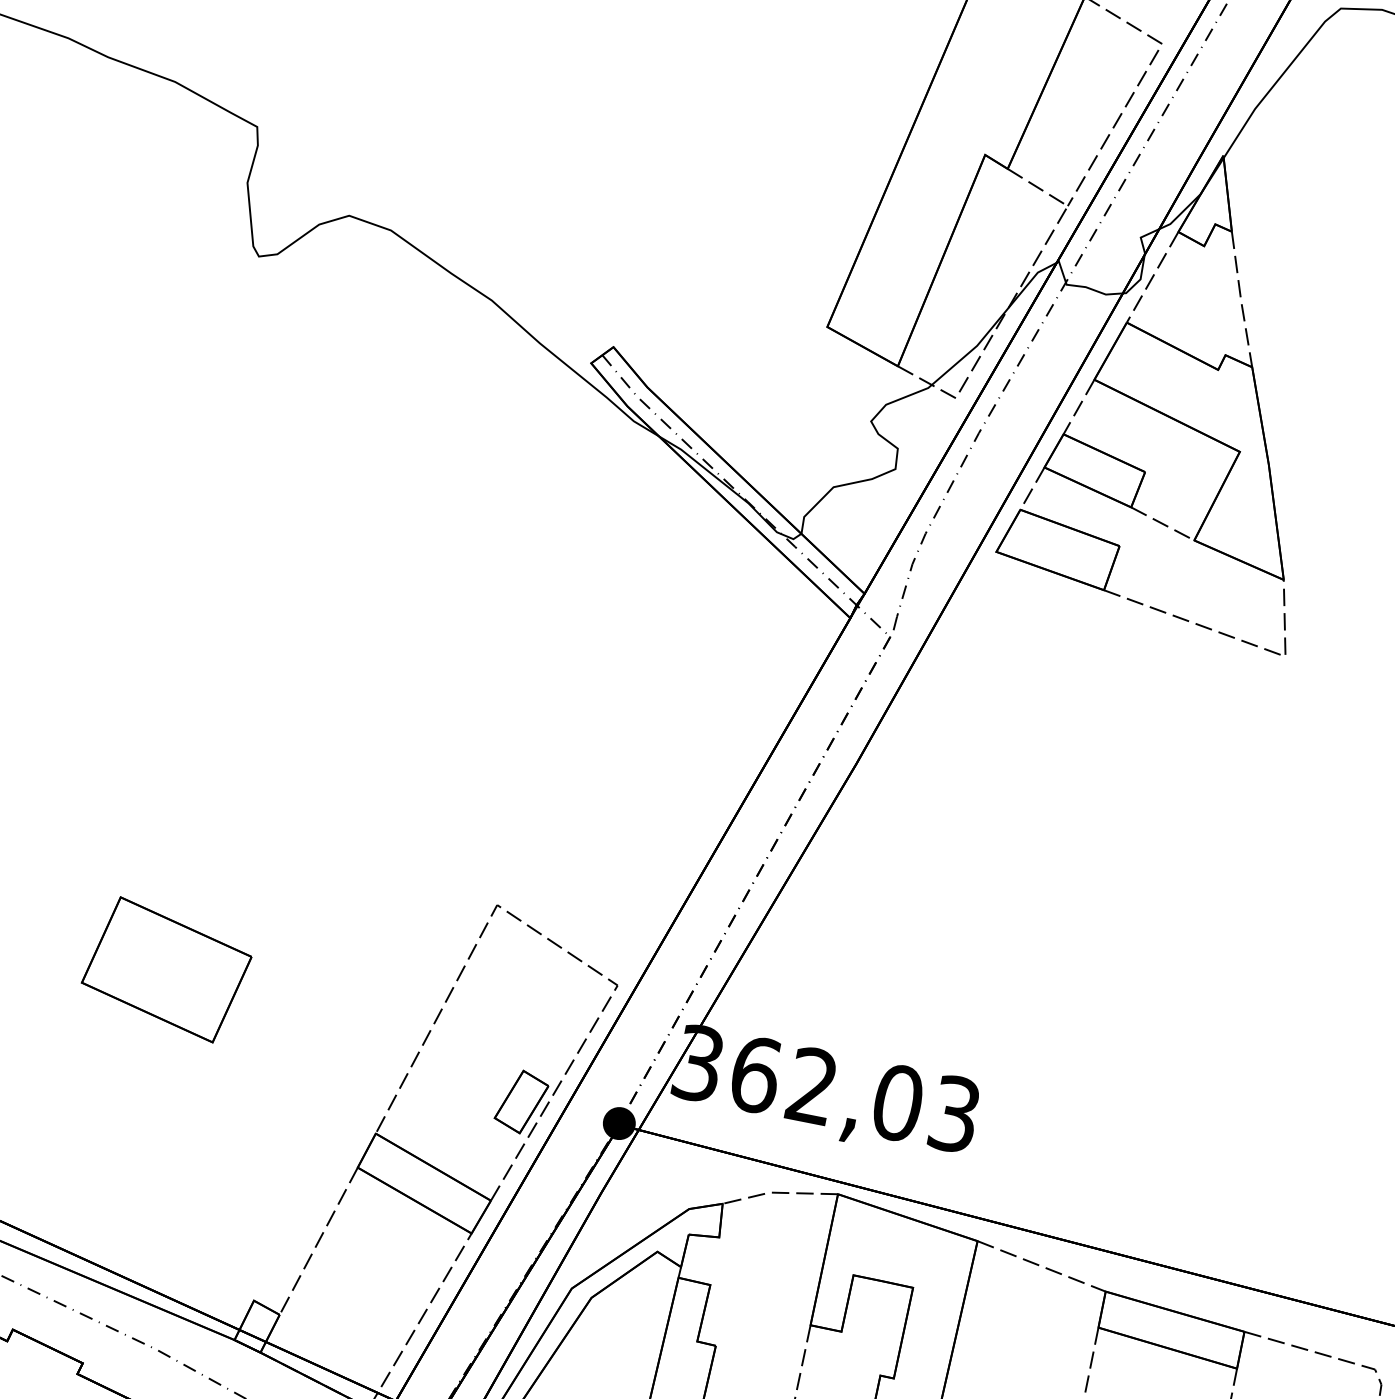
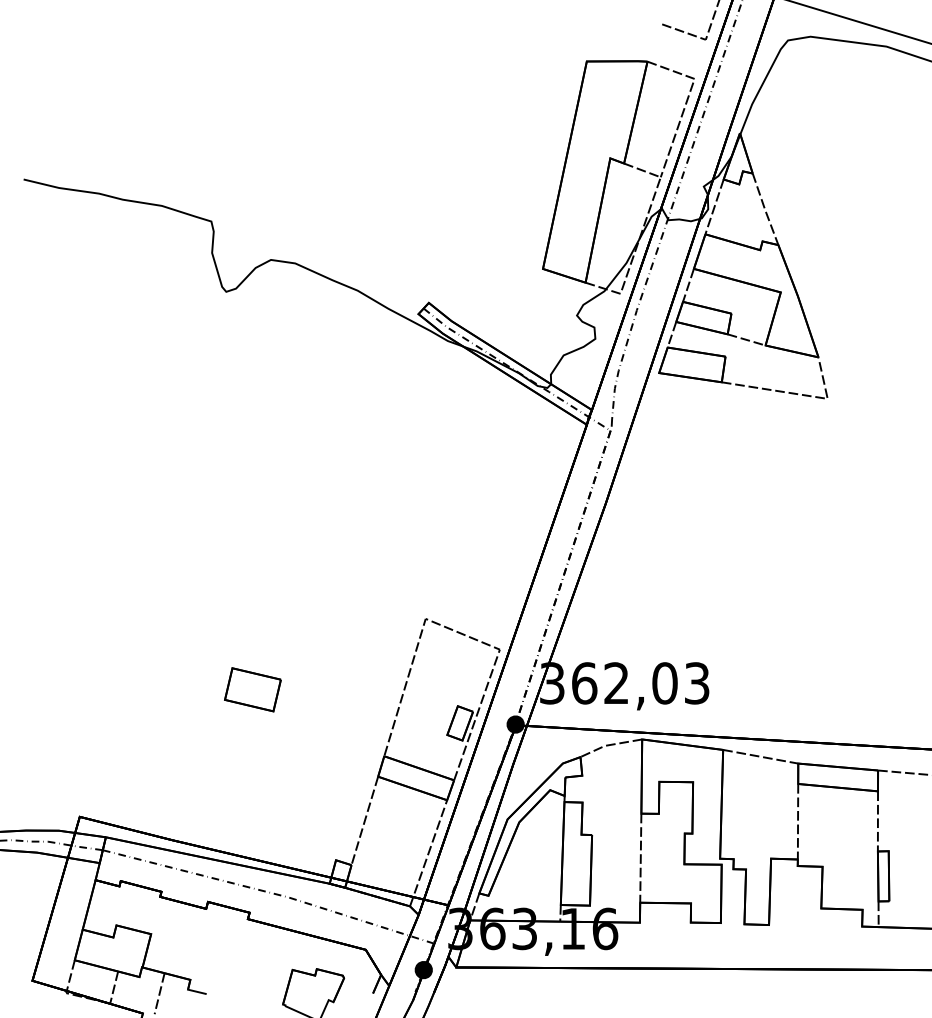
part: (166, 969) -> (252, 689), size x0.62

